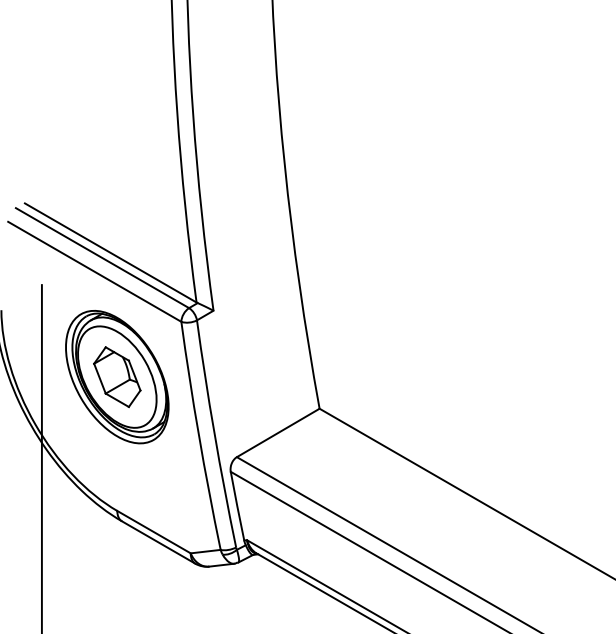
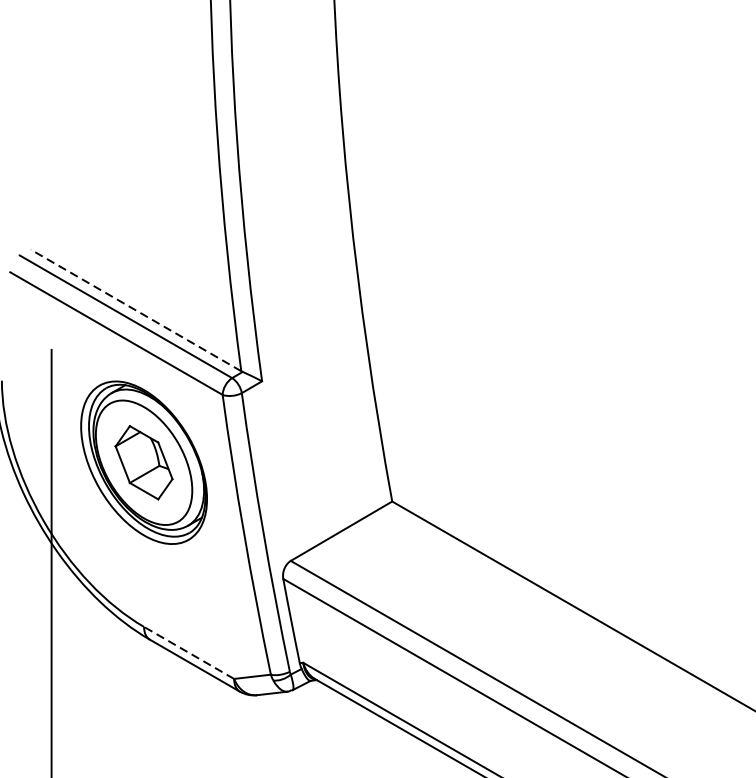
line: (110, 252) -> (135, 309), solid -> dashed
line: (153, 531) -> (188, 652), solid -> dashed

